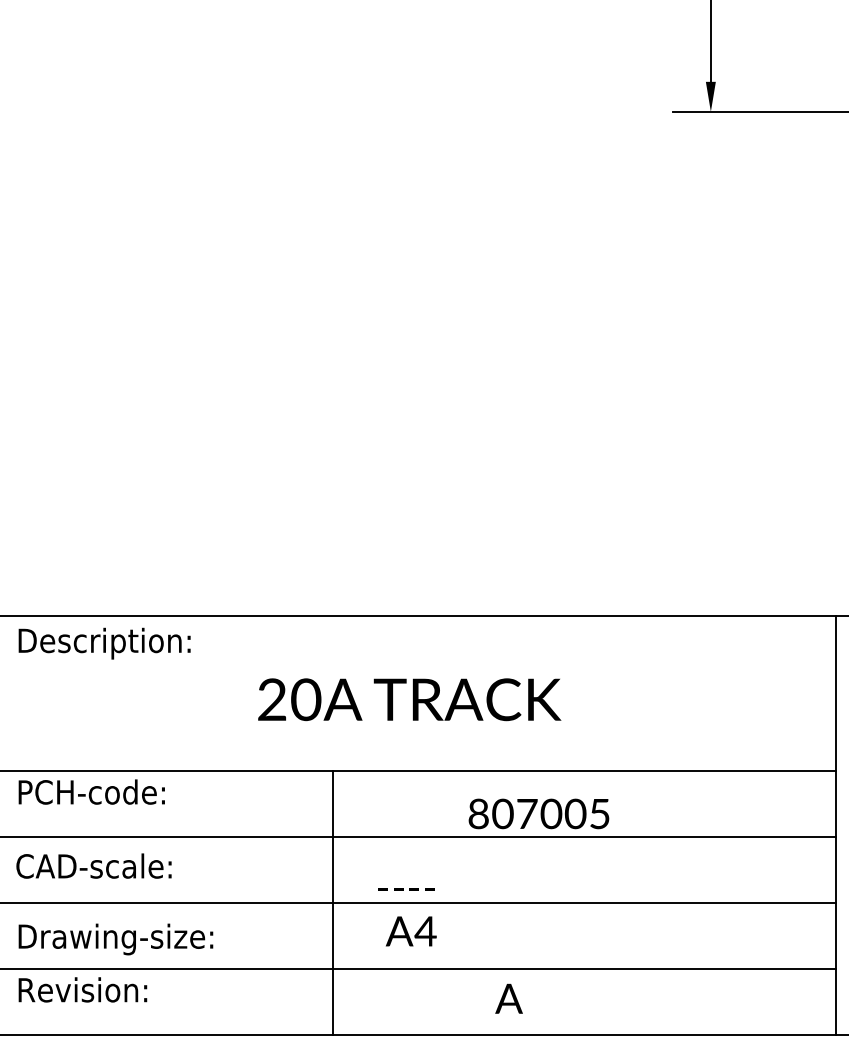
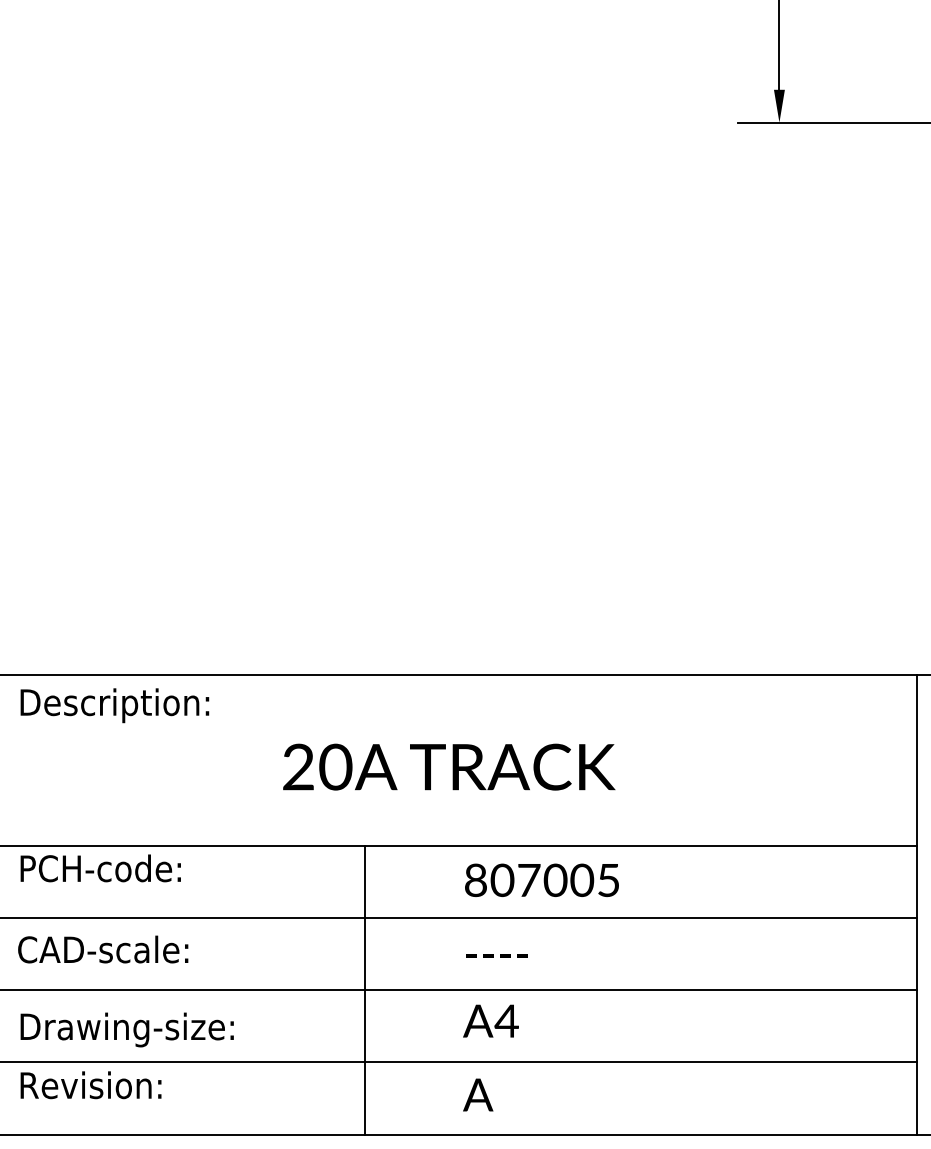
text: (538, 814) -> (541, 880), moved
text: (406, 888) -> (496, 955), moved
text: (410, 930) -> (490, 1020), moved
text: (509, 998) -> (478, 1094), moved

